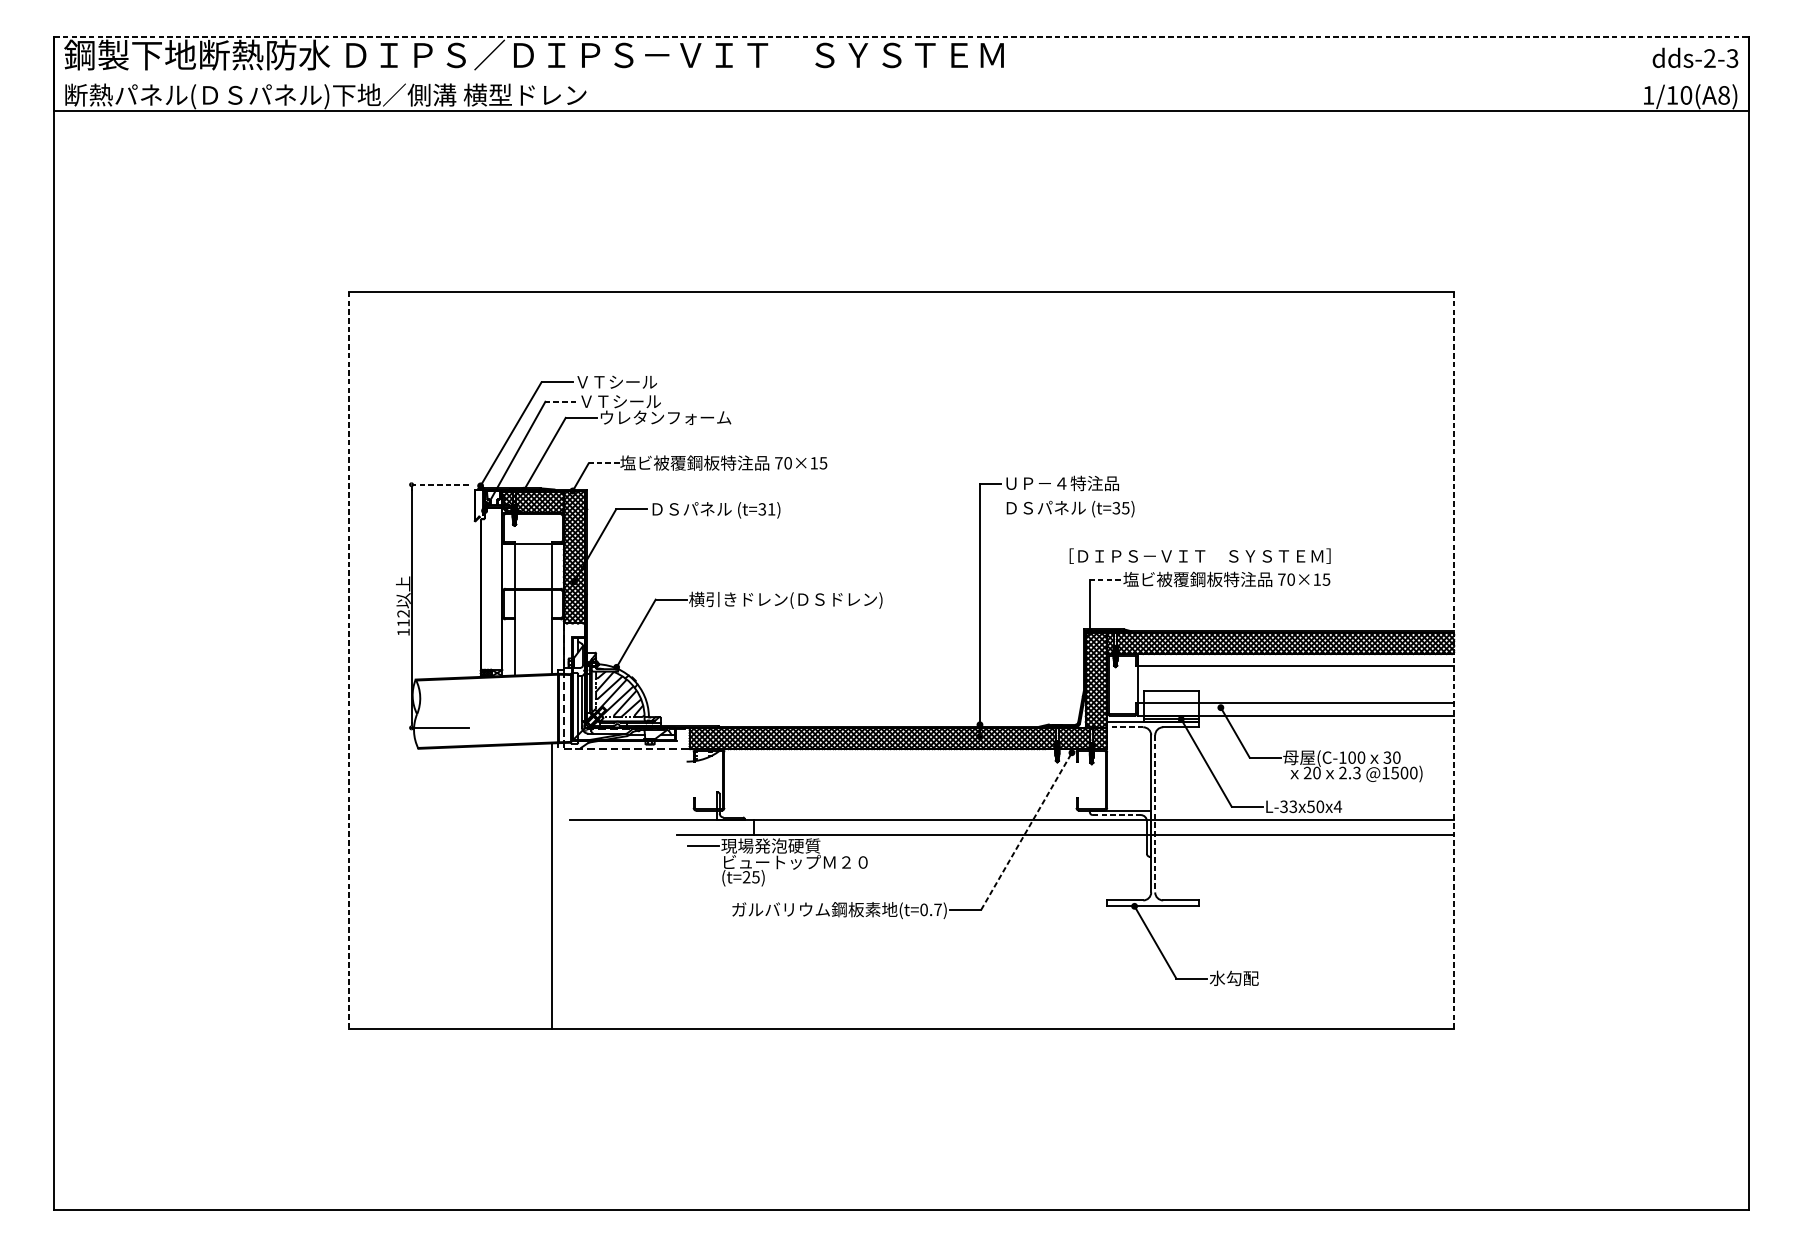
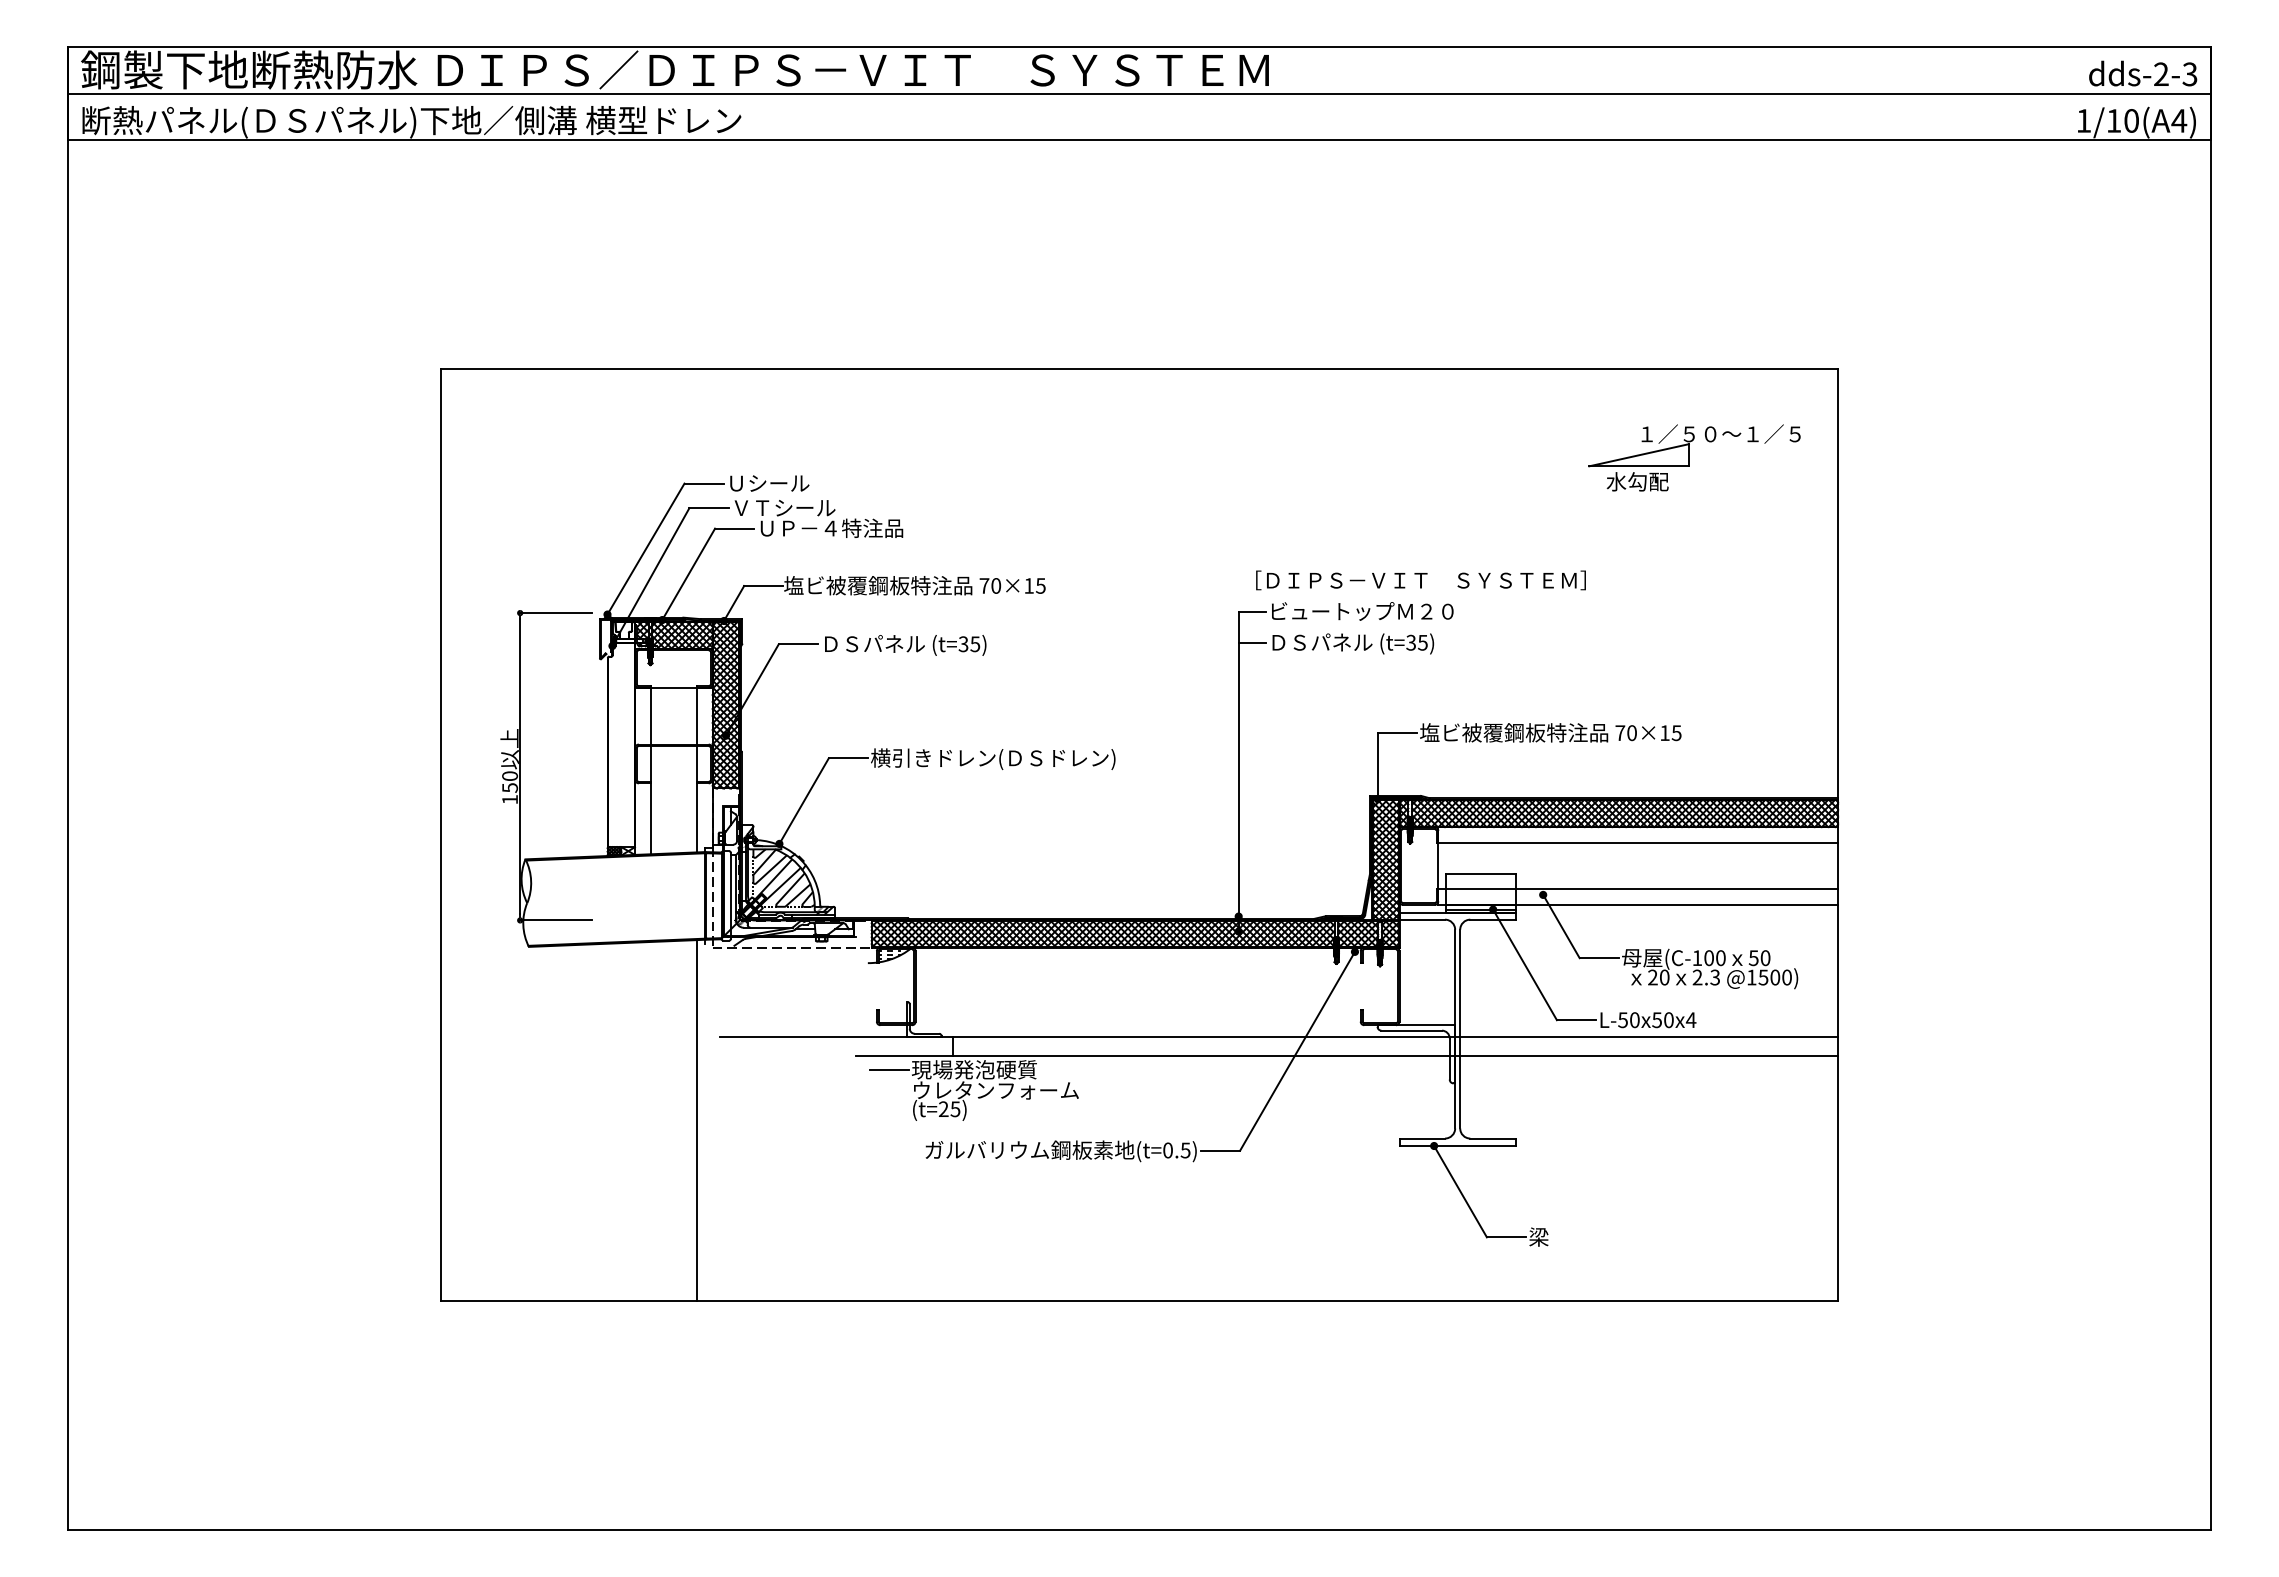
line: (901, 37) -> (1139, 47), dashed -> solid
line: (901, 73) -> (1139, 93), added
text: (1724, 95) -> (2179, 120), 1/10(A8) -> 1/10(A4)
part: (1340, 361) -> (1694, 457), added
text: (617, 382) -> (780, 483), ＶＴシール -> Ｕシール
line: (560, 401) -> (708, 508), dashed -> solid
text: (665, 417) -> (841, 527), ウレタンフォーム -> ＵＰ－４特注品
line: (604, 462) -> (763, 585), dashed -> solid
text: (1077, 483) -> (1362, 611), ＵＰ－４特注品 -> ビュートップＭ２０
line: (439, 485) -> (555, 613), dashed -> solid
line: (990, 507) -> (1251, 642), added
text: (771, 509) -> (975, 644), (t=31) -> (t=35)
text: (1199, 556) -> (1420, 580), moved
line: (1105, 579) -> (1397, 733), dashed -> solid
text: (403, 617) -> (510, 781), 112 -> 150
line: (348, 660) -> (440, 835), dashed -> solid
line: (1454, 660) -> (1838, 835), dashed -> solid
line: (1125, 727) -> (1422, 919), dashed -> solid
text: (1387, 757) -> (1753, 957), 30 -> 50
text: (1288, 807) -> (1628, 1020), L-33x50x4 -> L-50x50x4
line: (1117, 814) -> (1412, 1030), dashed -> solid
line: (1155, 814) -> (1460, 1029), dashed -> solid
line: (1026, 831) -> (1297, 1051), dashed -> solid
text: (795, 861) -> (1005, 1089), ビュートップＭ２０ -> ウレタンフォーム
text: (937, 909) -> (1185, 1150), (t=0.7) -> (t=0.5)
text: (1234, 977) -> (1560, 1236), 水勾配 -> 梁

